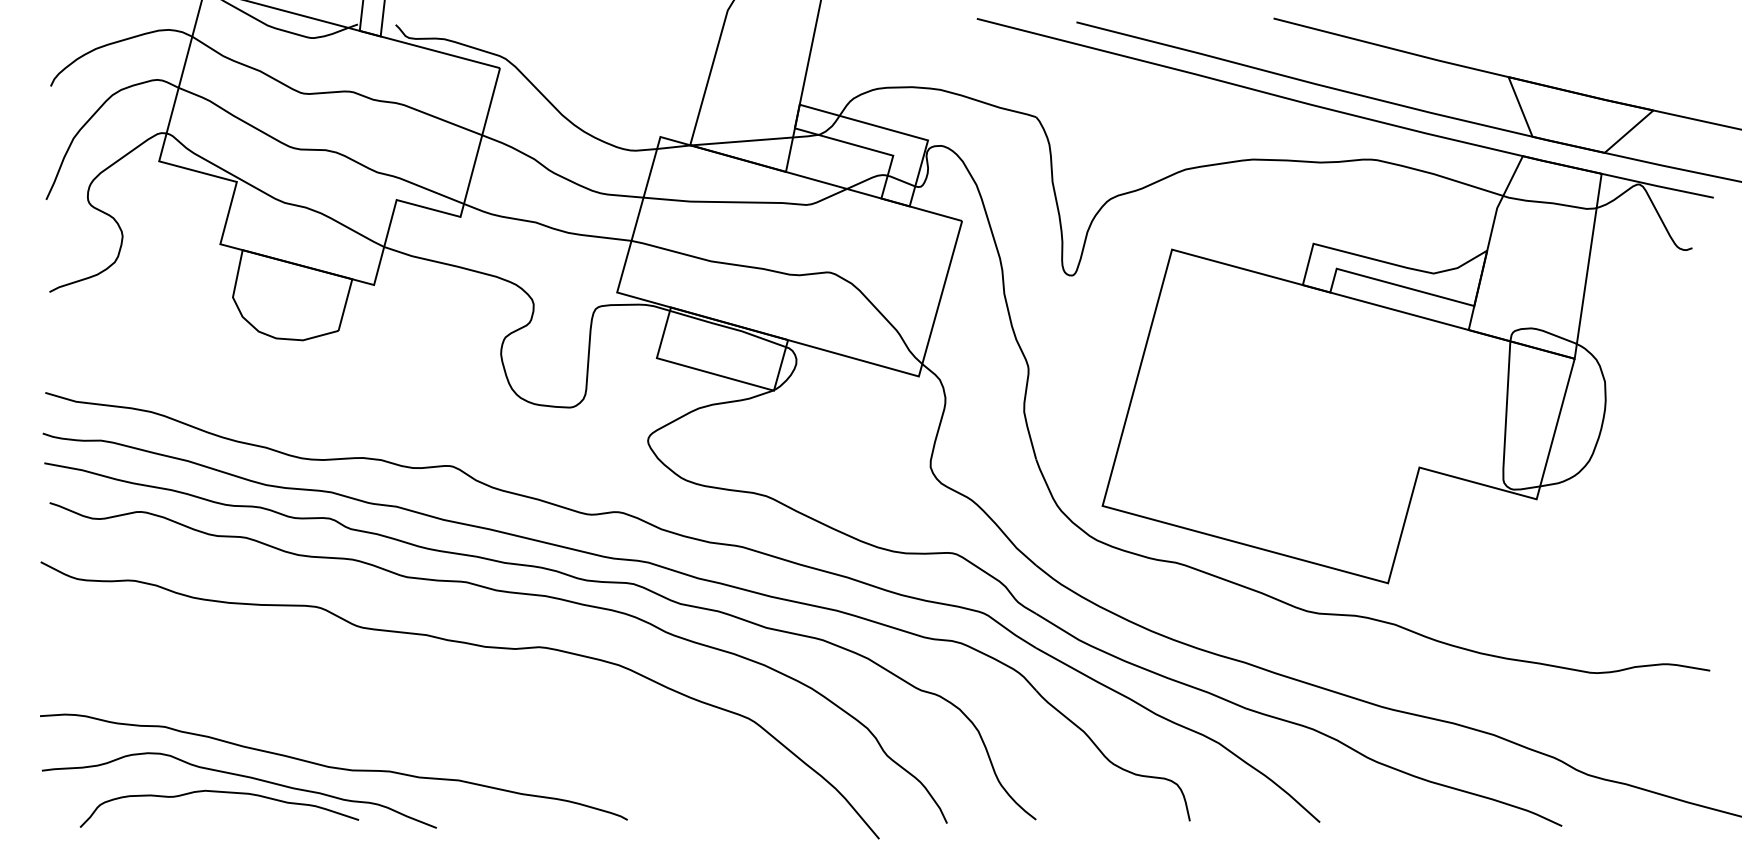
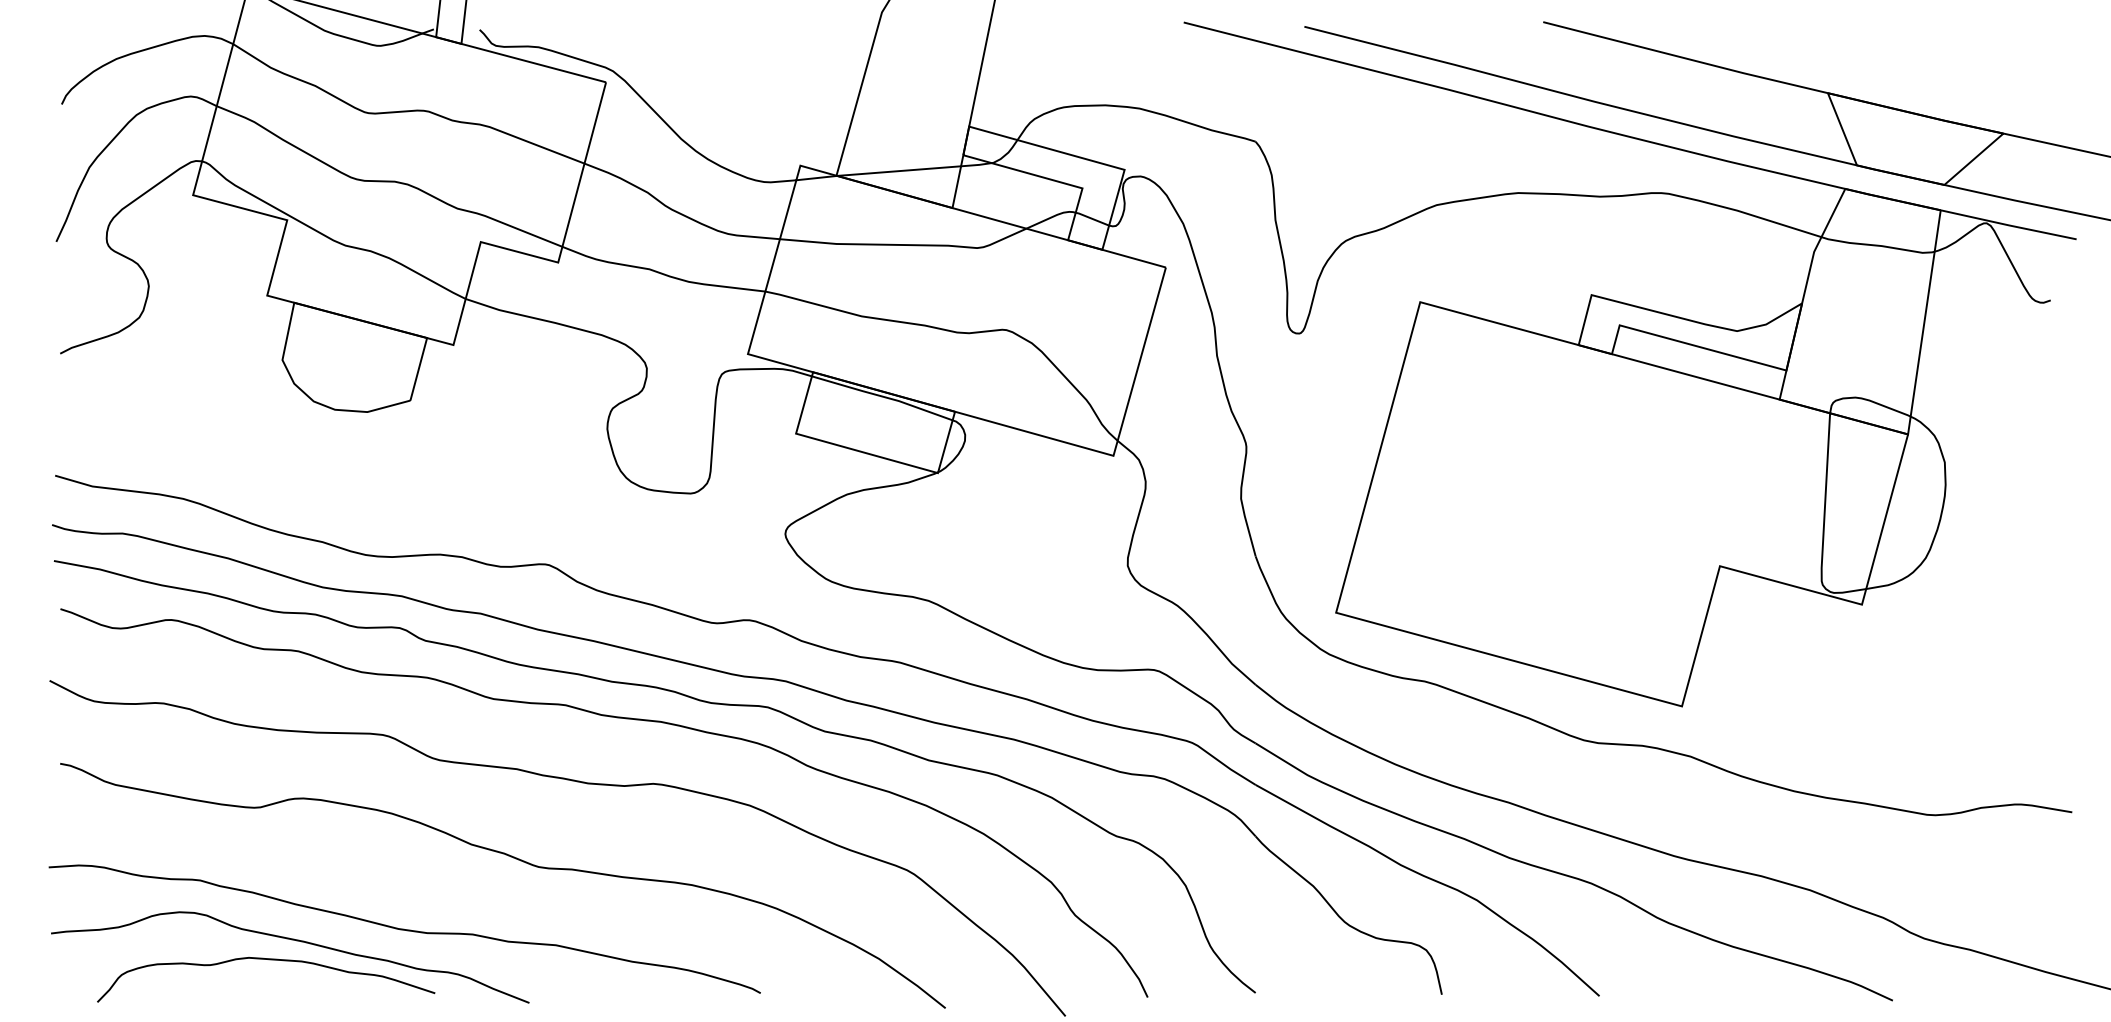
curve: (425, 709) -> (515, 859), added

